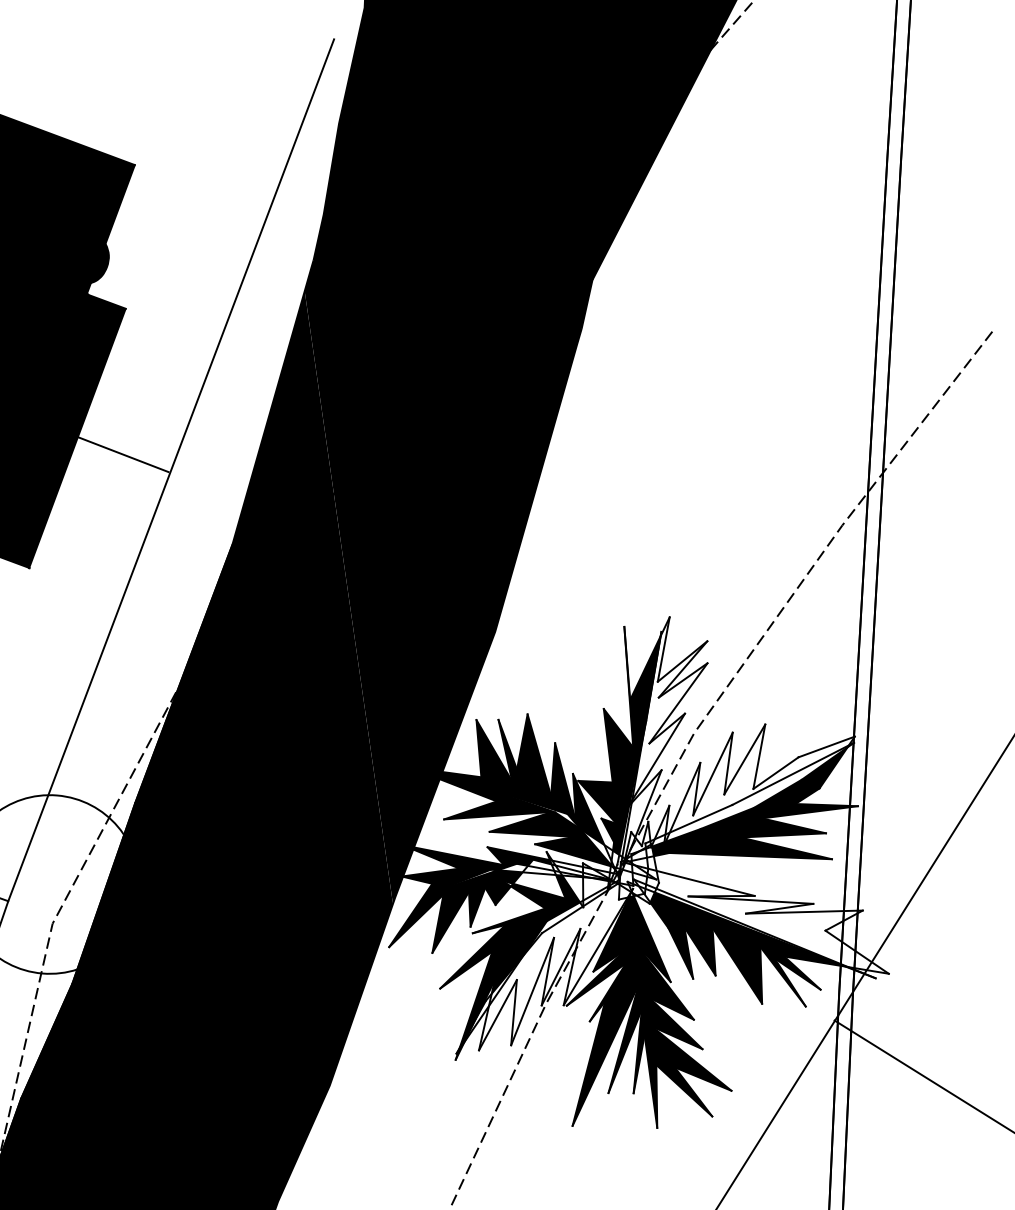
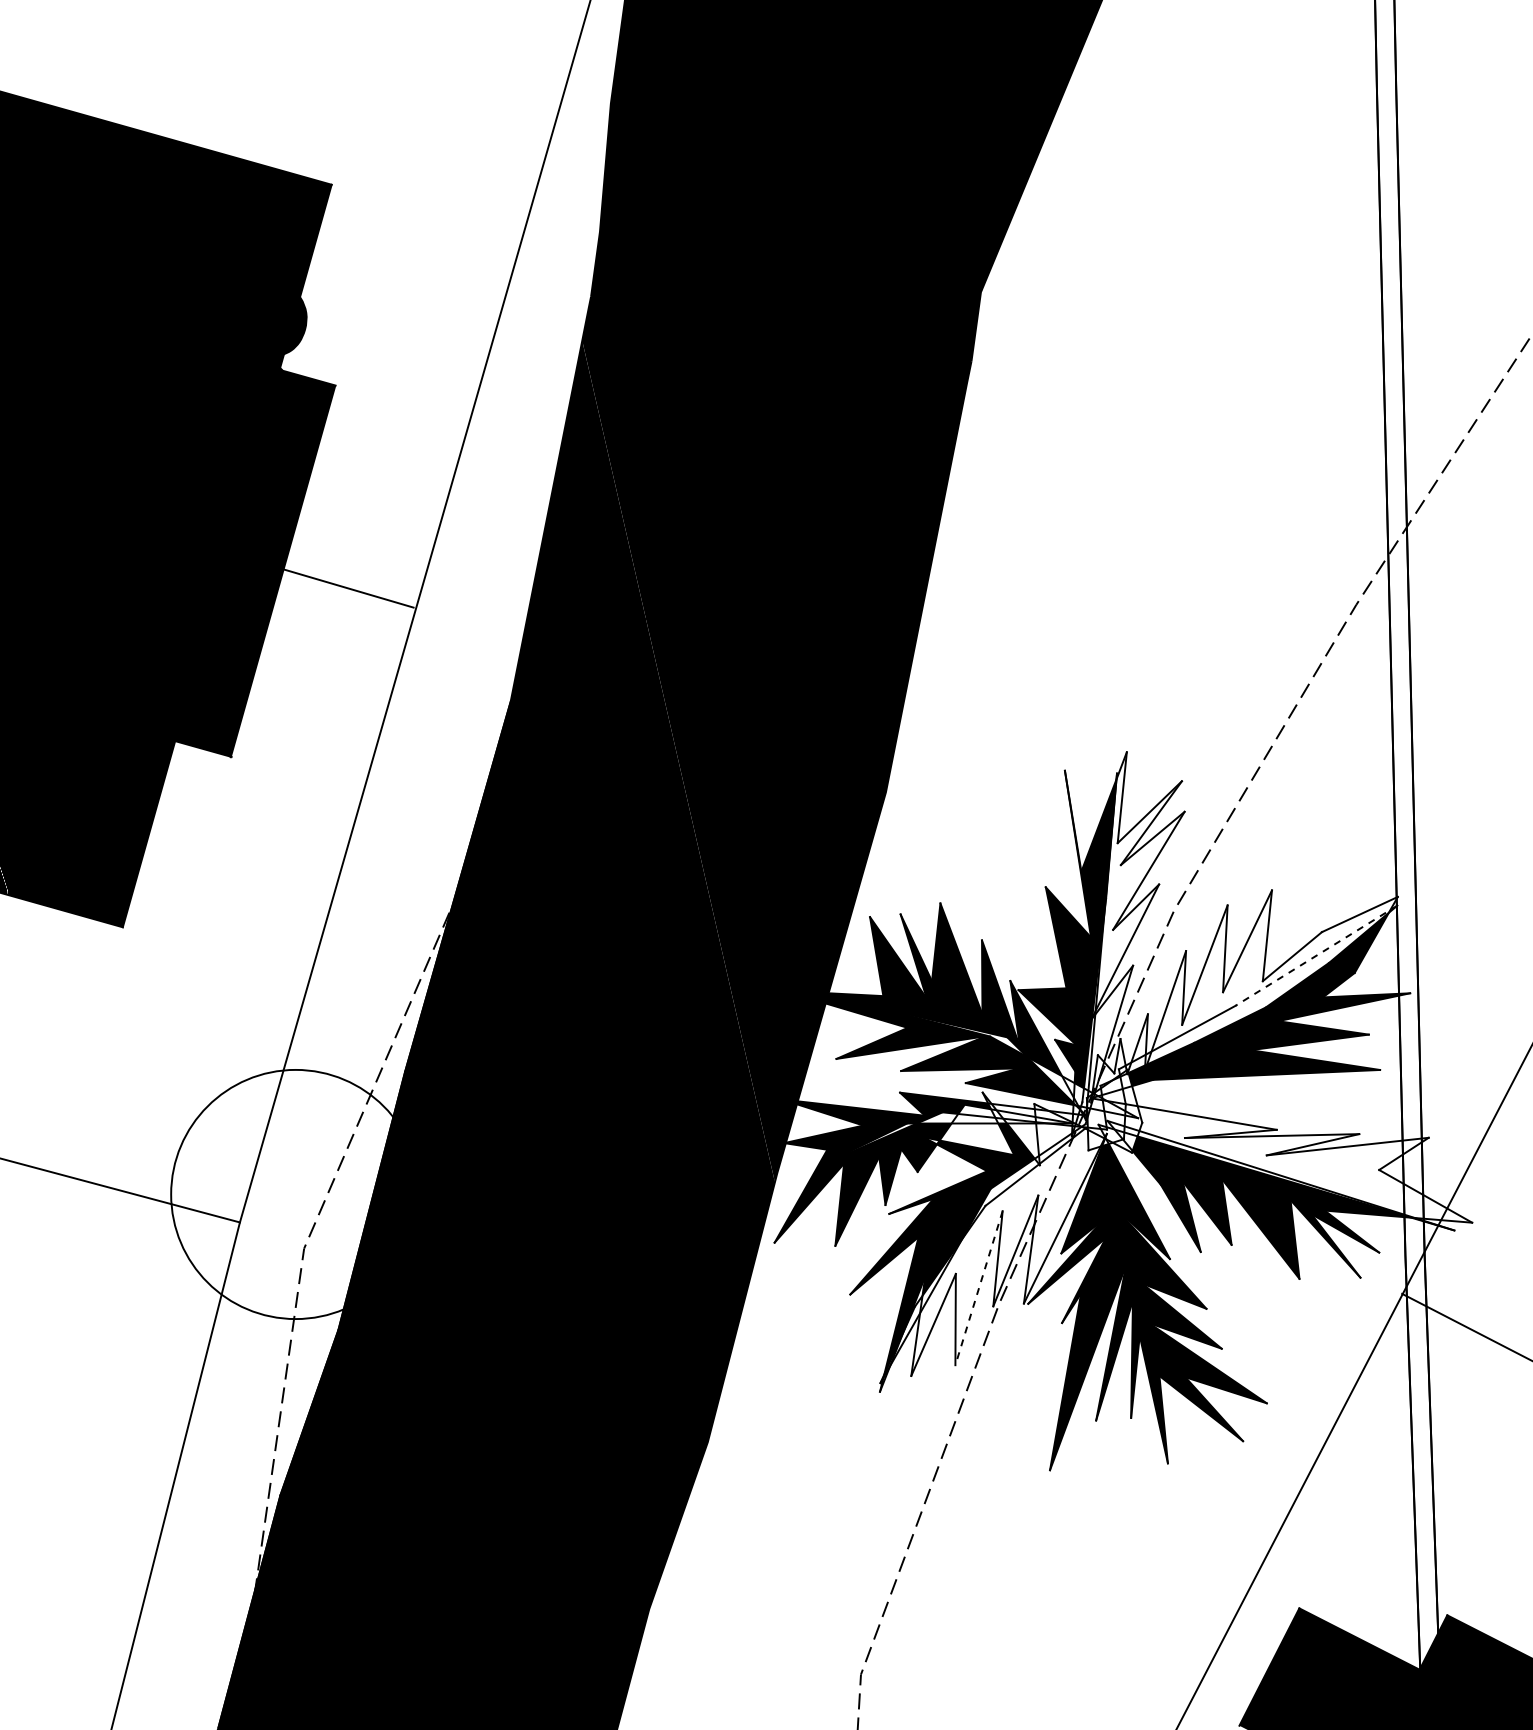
line: (792, 774) -> (1315, 956), solid -> dashed
line: (532, 991) -> (979, 1288), solid -> dashed

